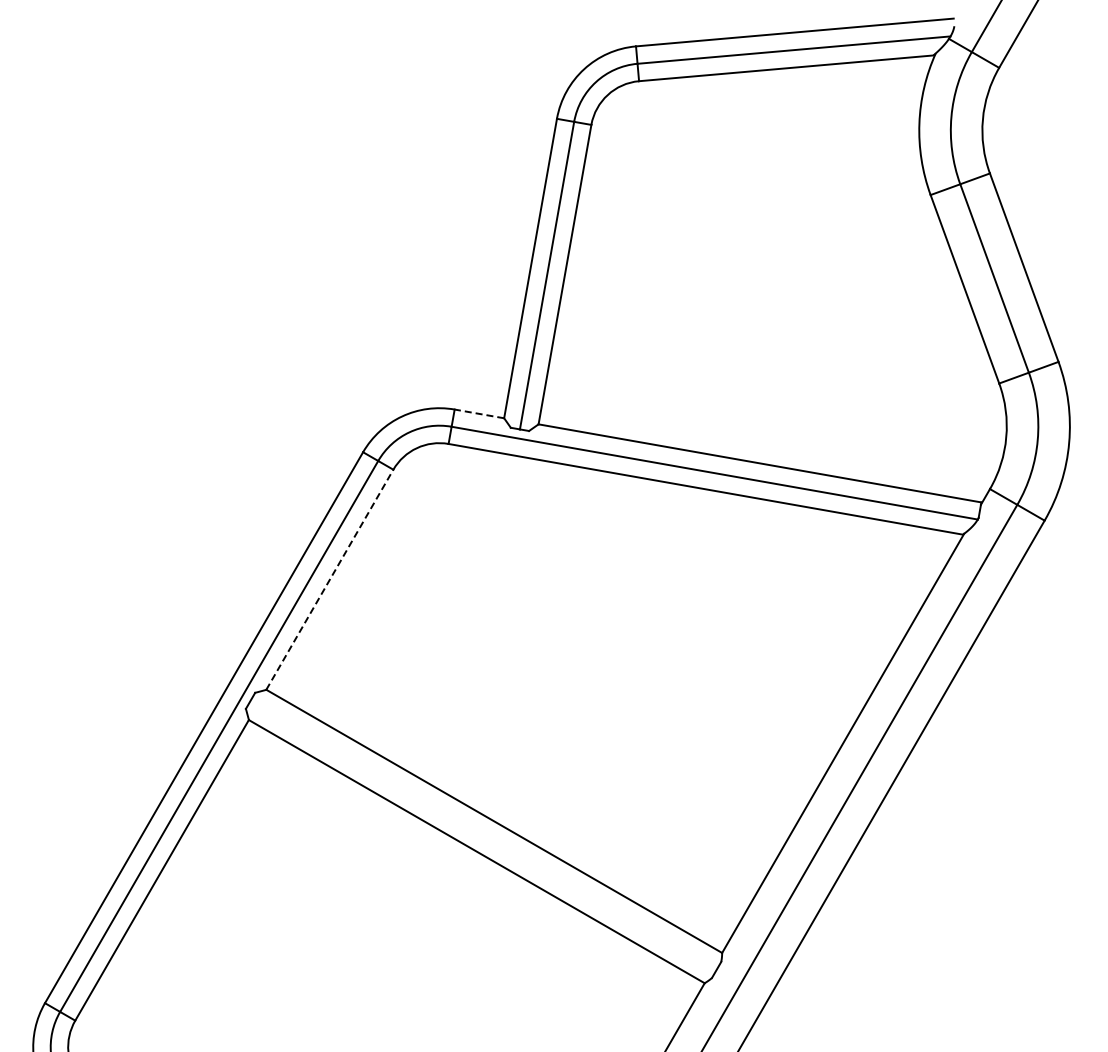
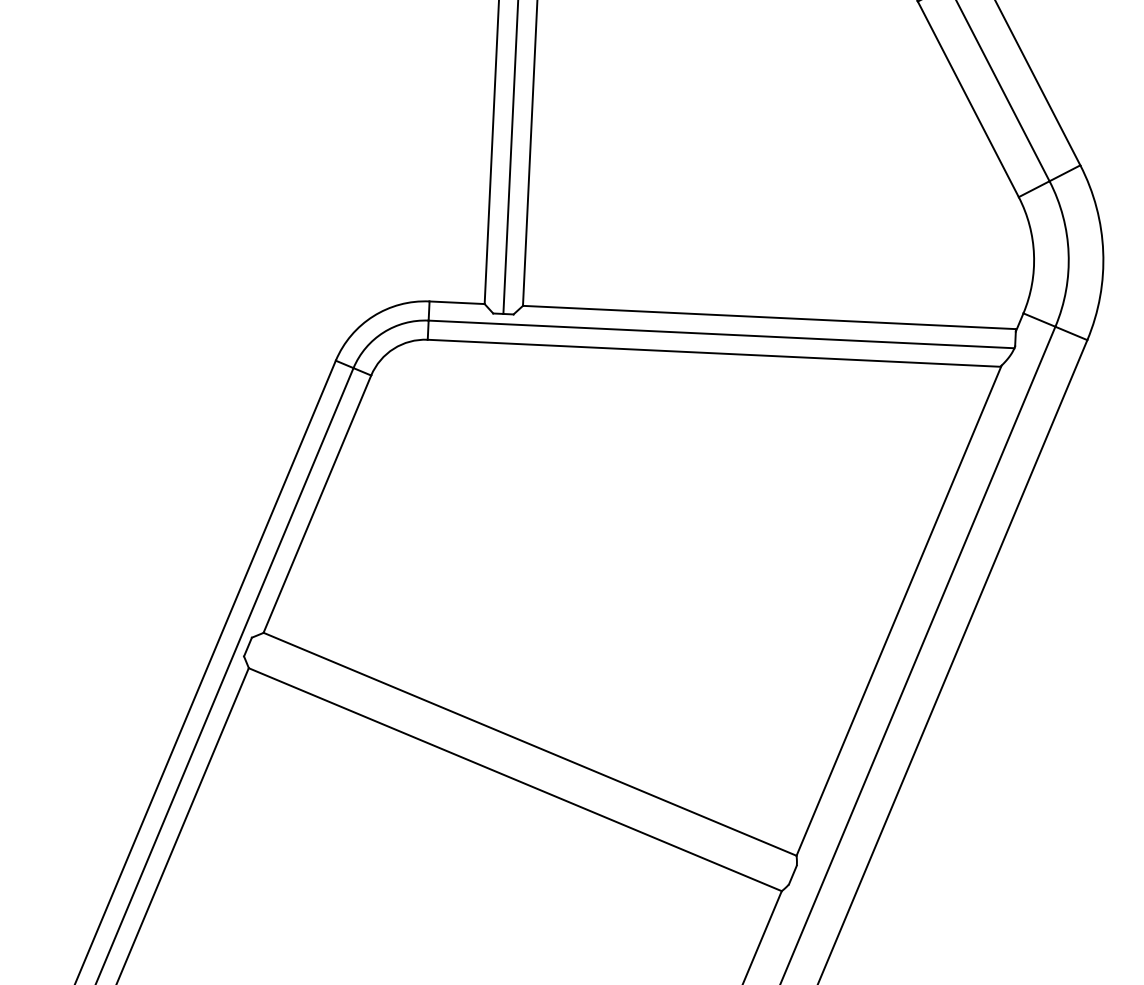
line: (478, 413) -> (456, 302), dashed -> solid
line: (330, 579) -> (318, 503), dashed -> solid

